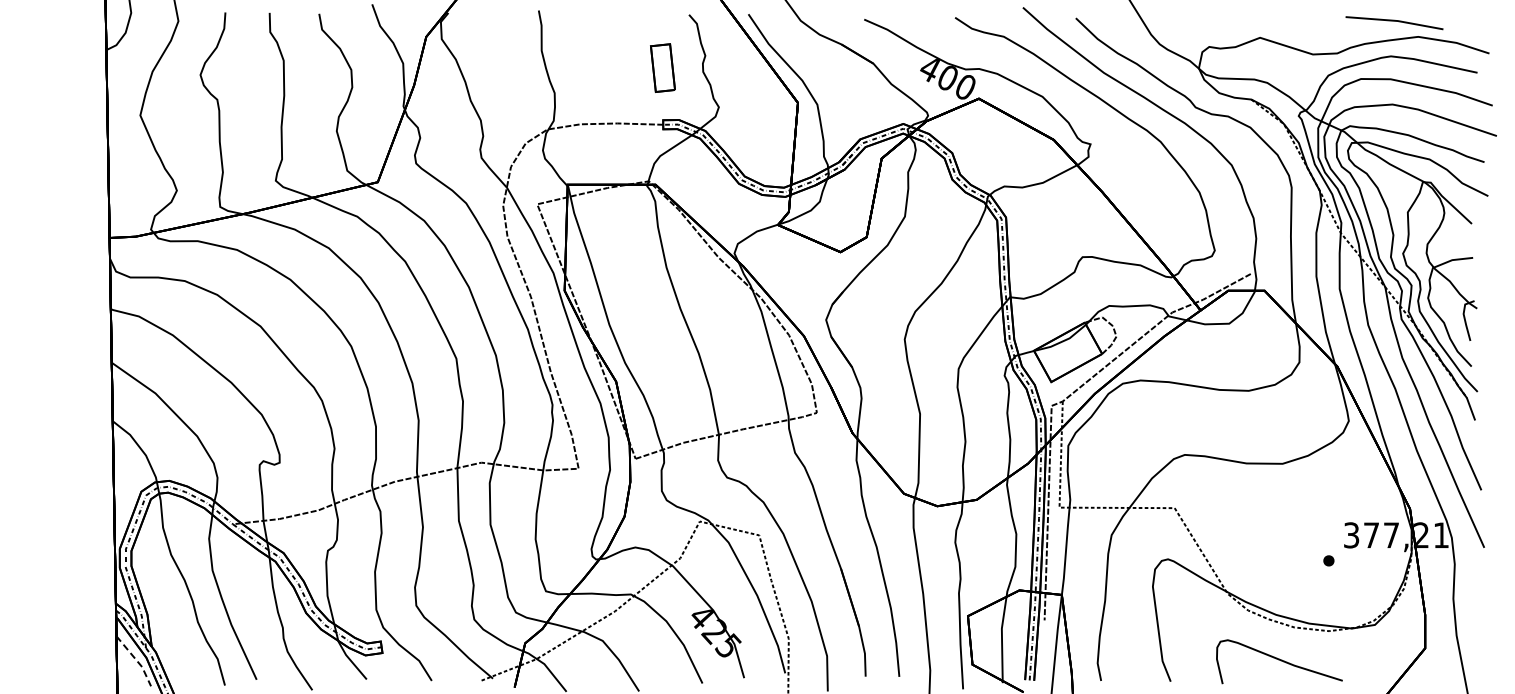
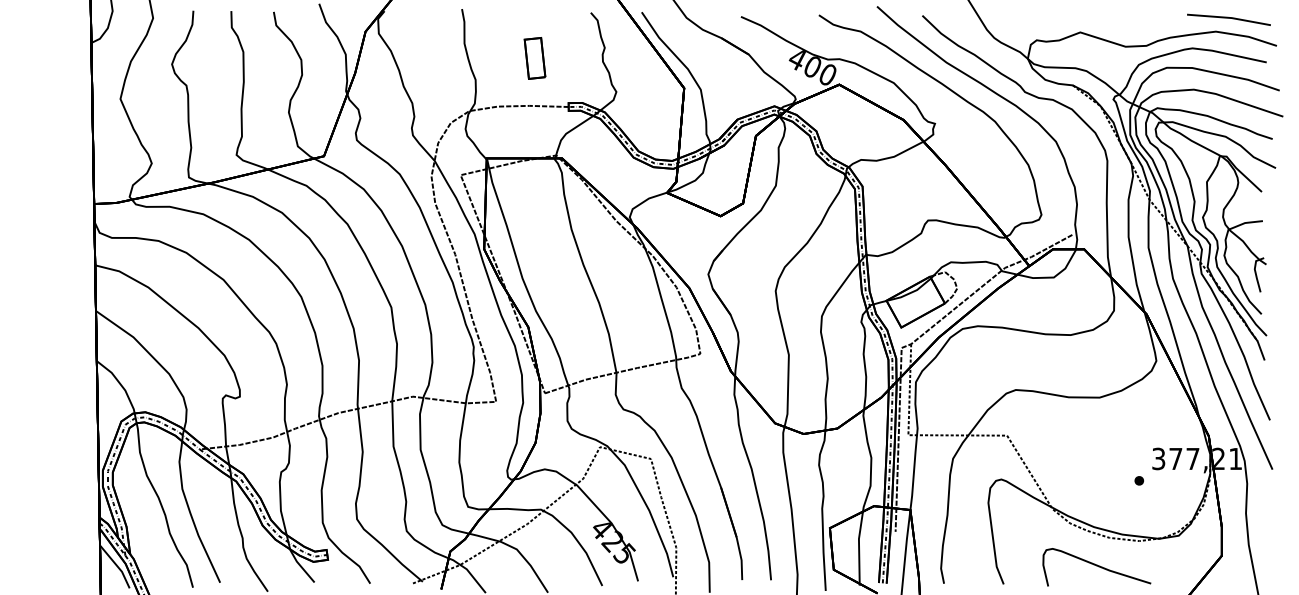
line: (1394, 21) -> (1228, 18), moved
part: (662, 67) -> (534, 57), moved
line: (136, 660) -> (117, 566), dashed -> solid

